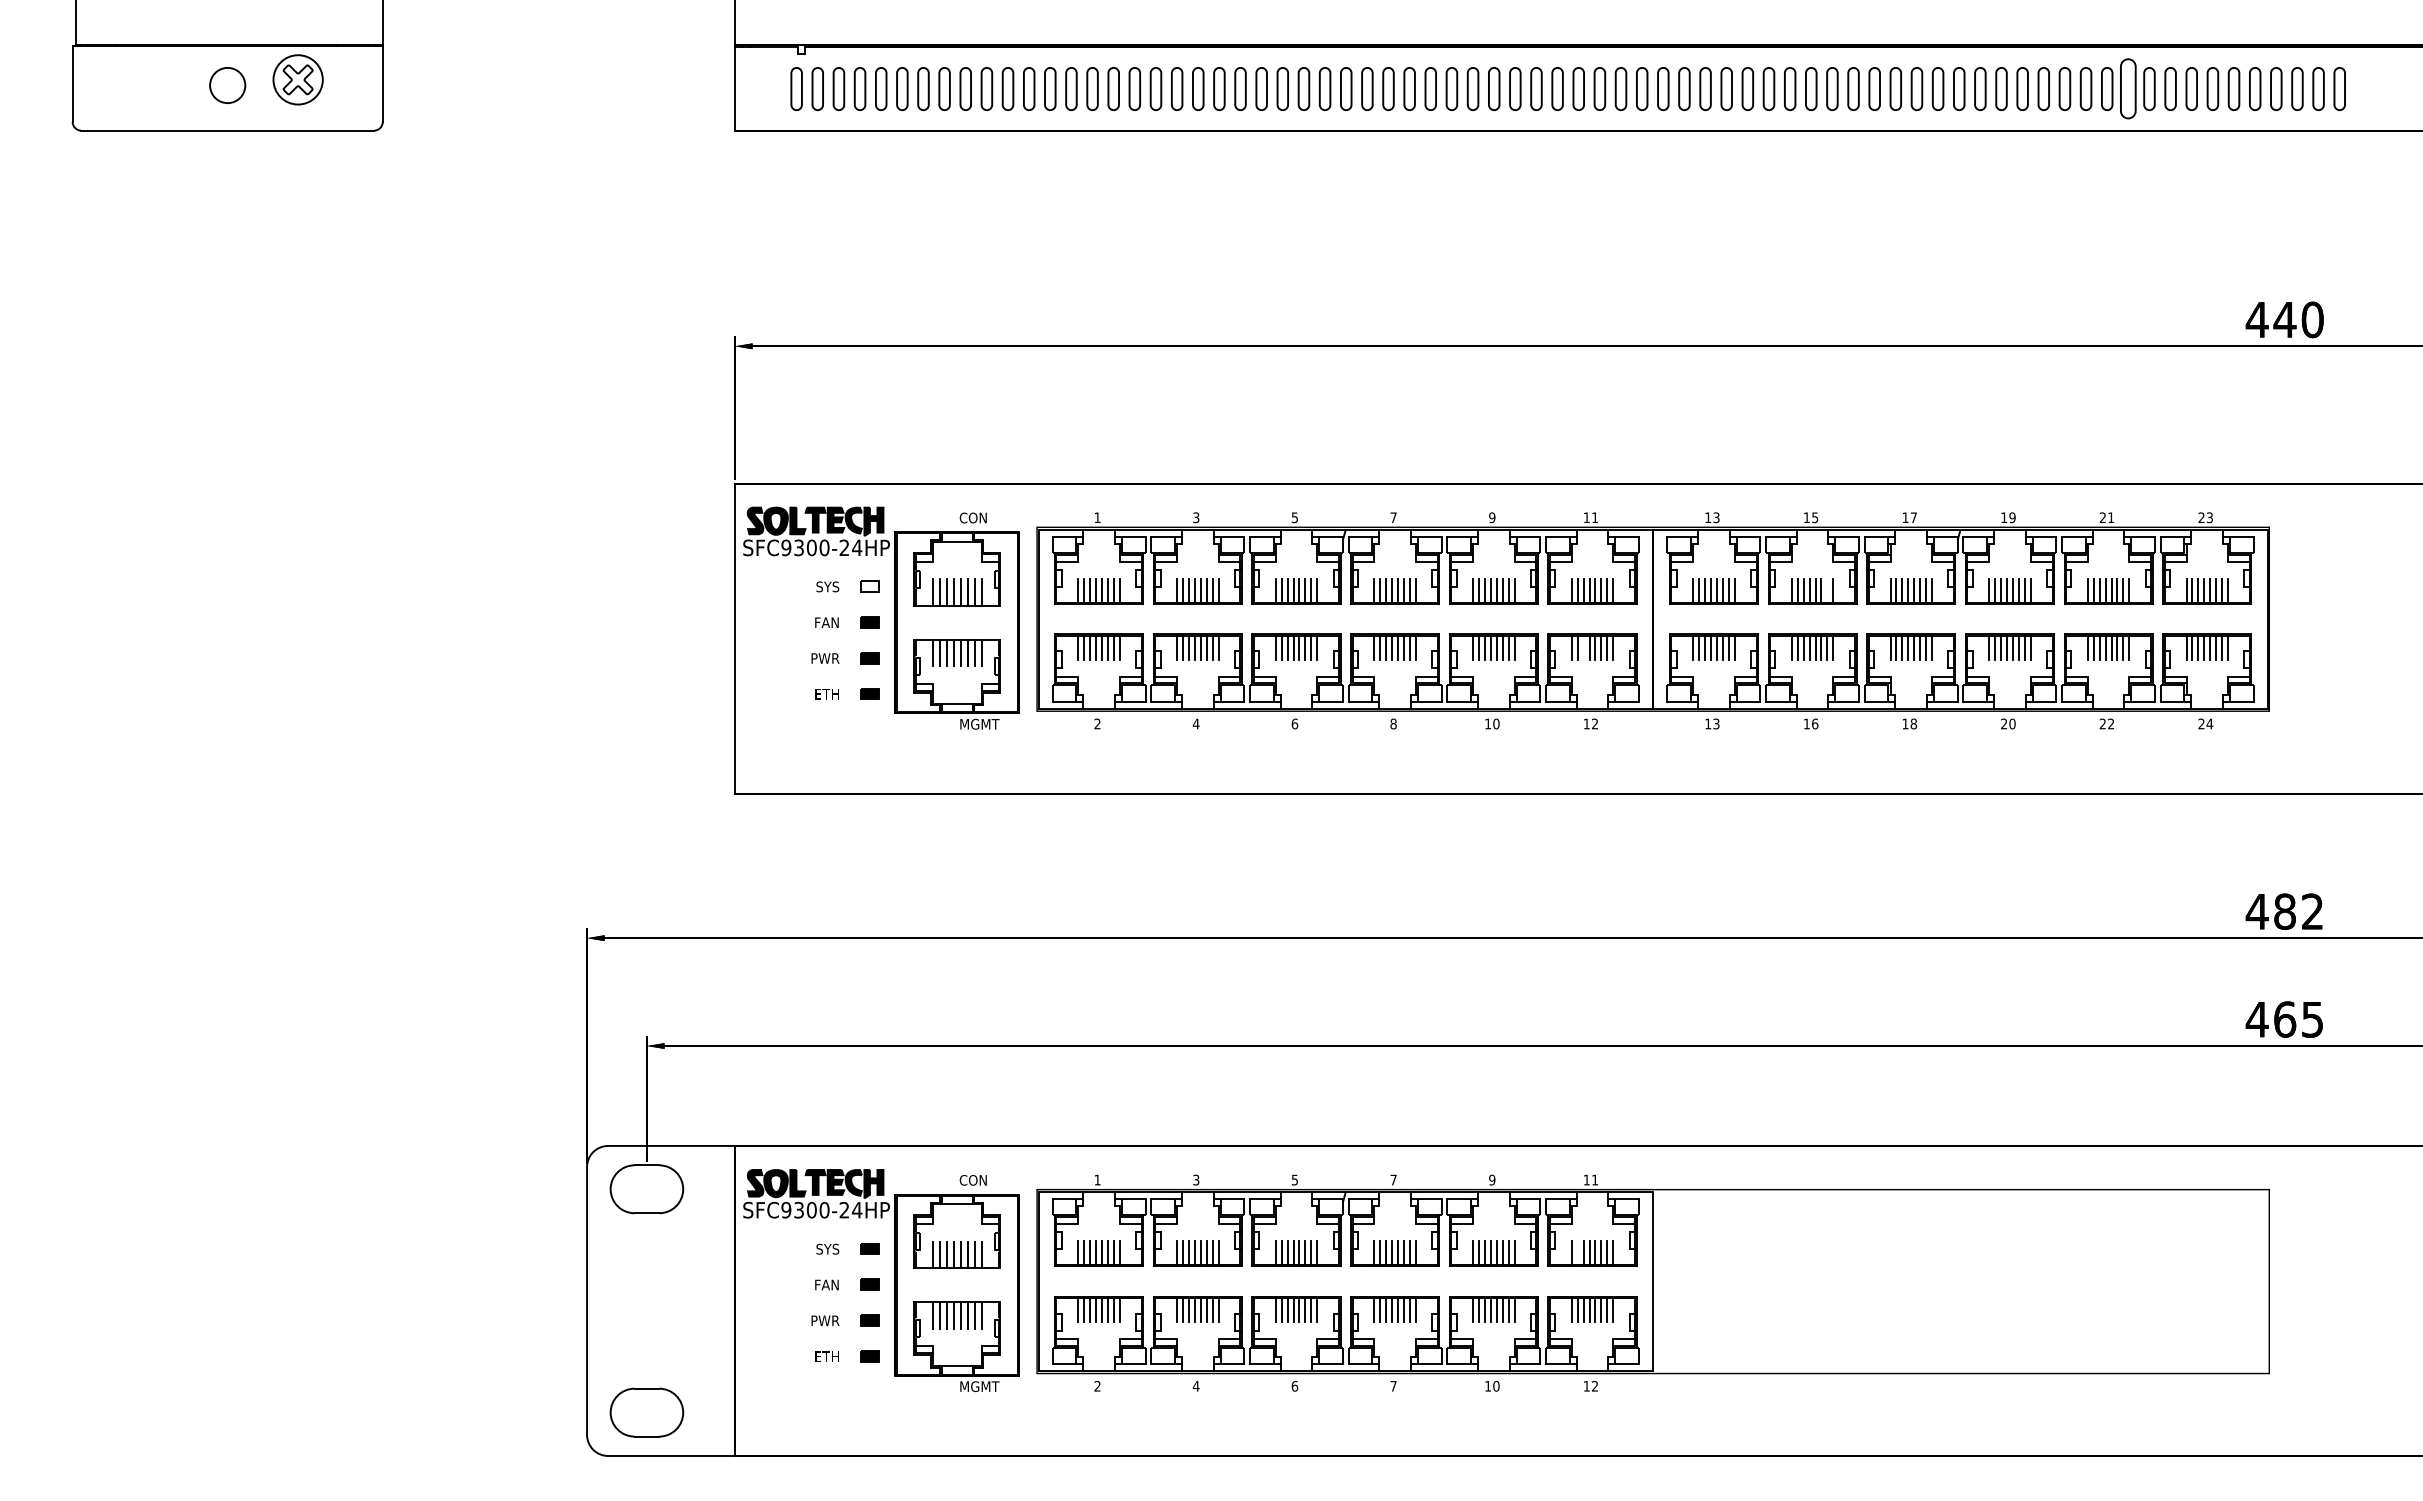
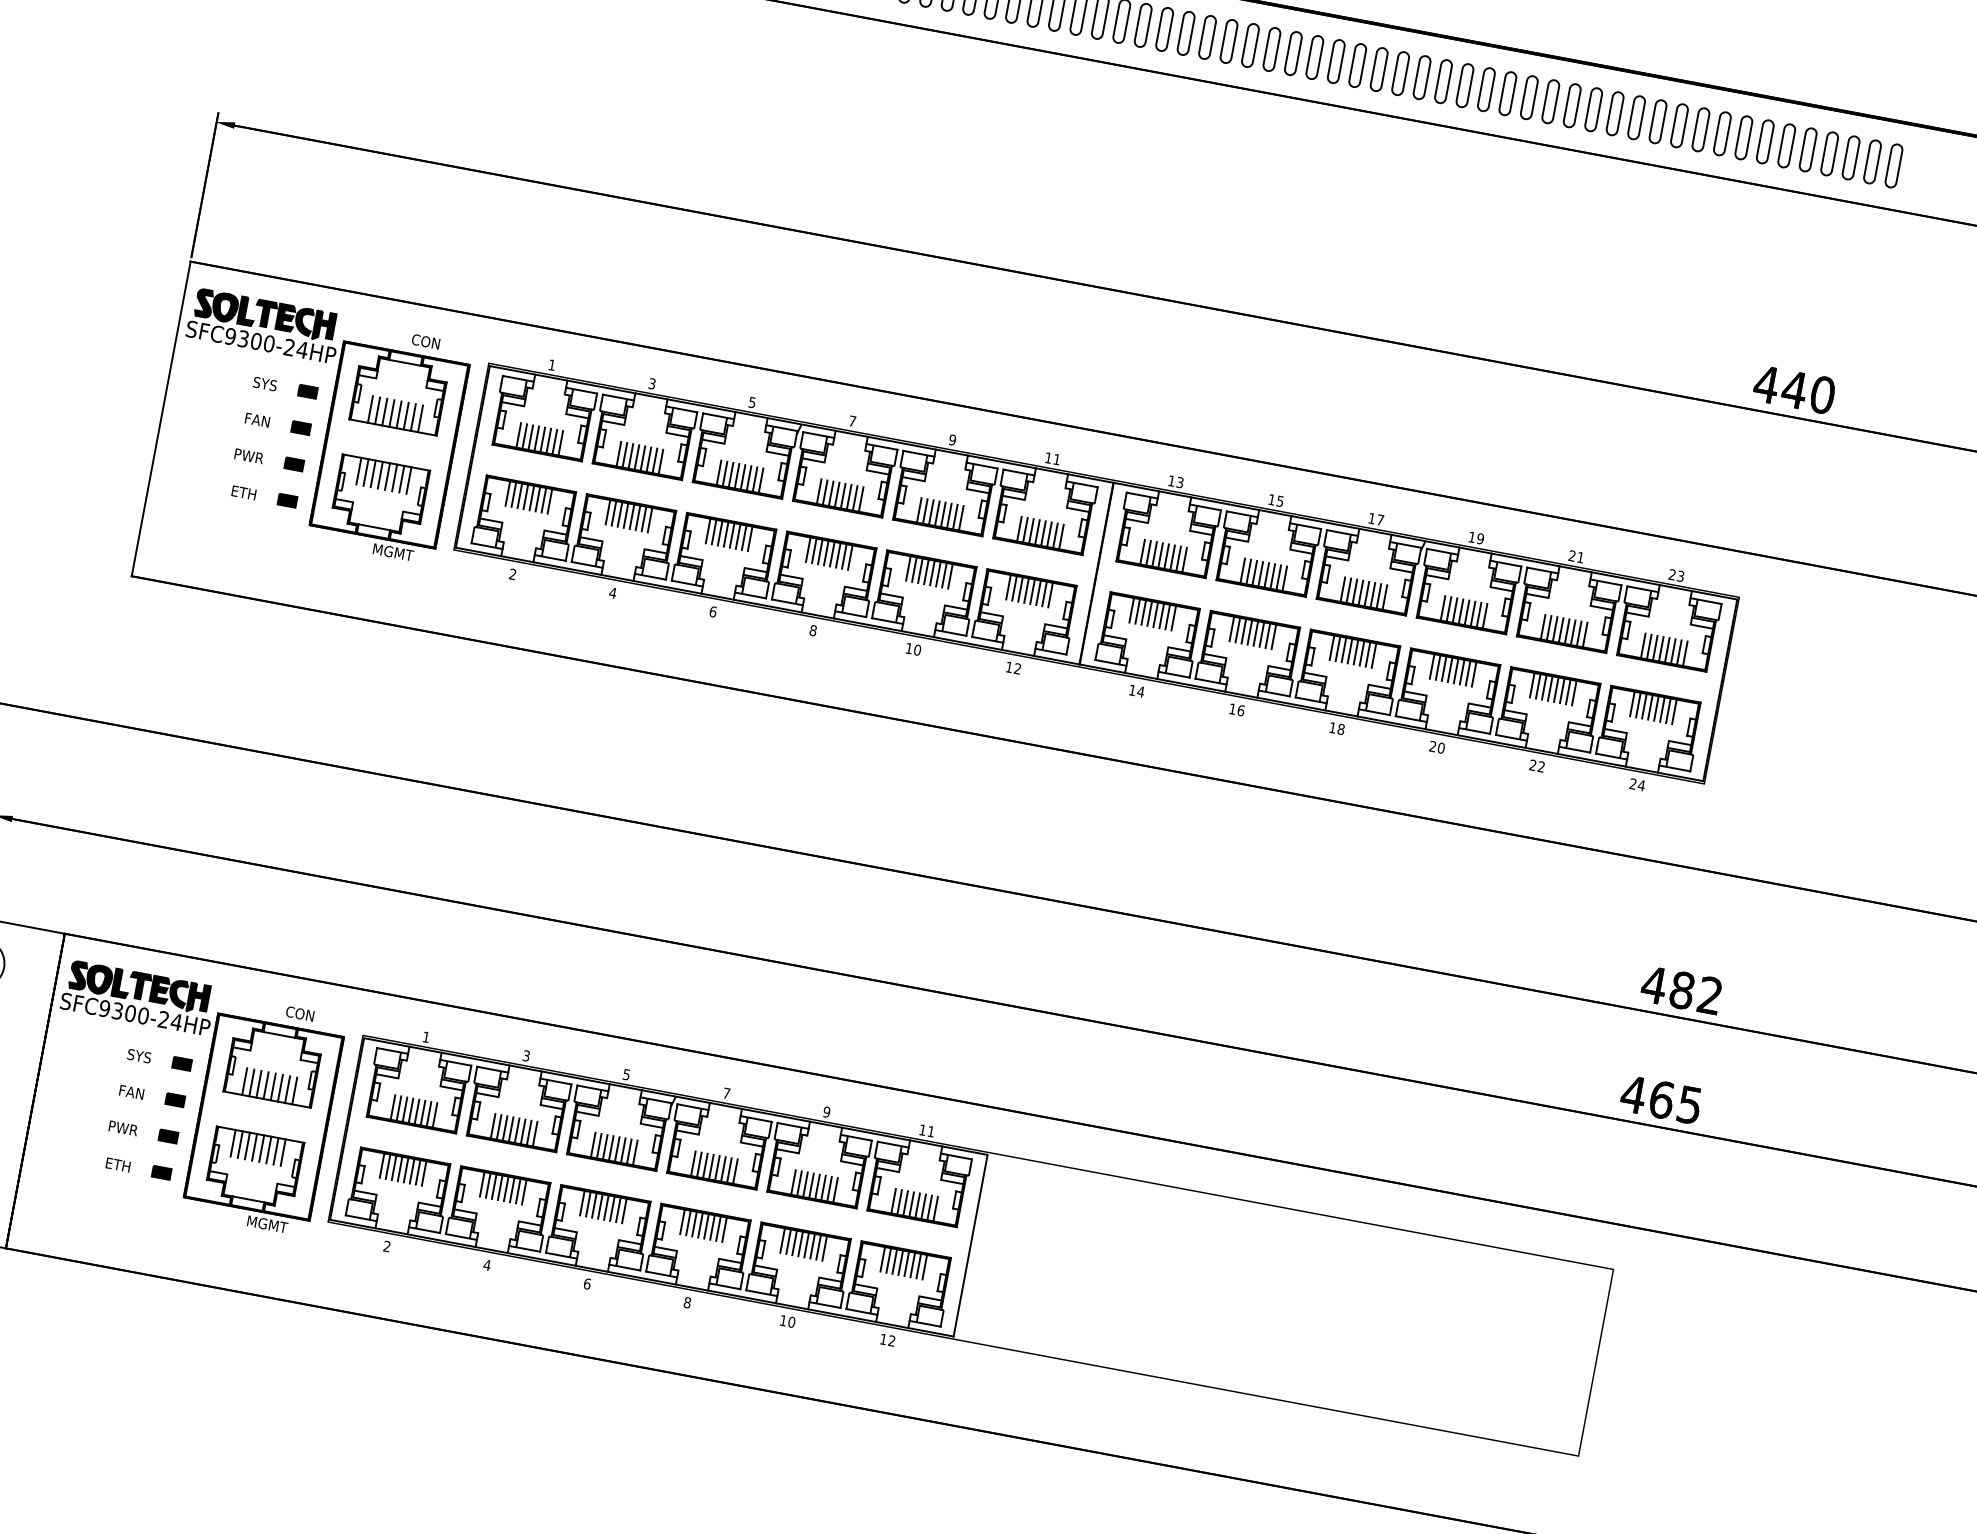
part: (2128, 89) -> (1679, 126), size x0.71
fill: (869, 586) -> (307, 391), added
line: (1827, 590) -> (1278, 577), added
line: (1583, 647) -> (1020, 589), added
text: (1716, 723) -> (1141, 691), 13 -> 14
line: (1577, 1252) -> (899, 1201), added
text: (1393, 1386) -> (687, 1302), 7 -> 8

